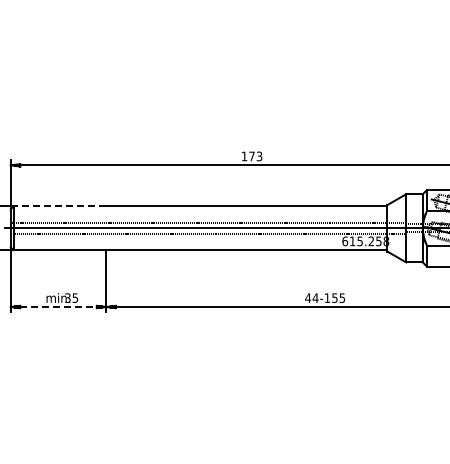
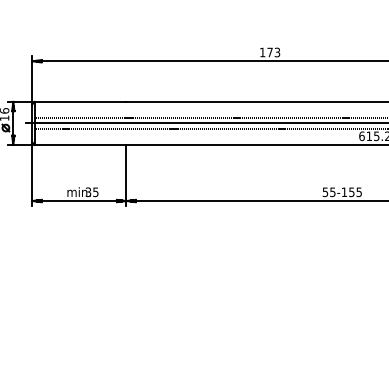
line: (59, 206) -> (80, 101), dashed -> solid
text: (311, 297) -> (328, 191), 44-155 -> 55-155
line: (59, 307) -> (80, 201), dashed -> solid

